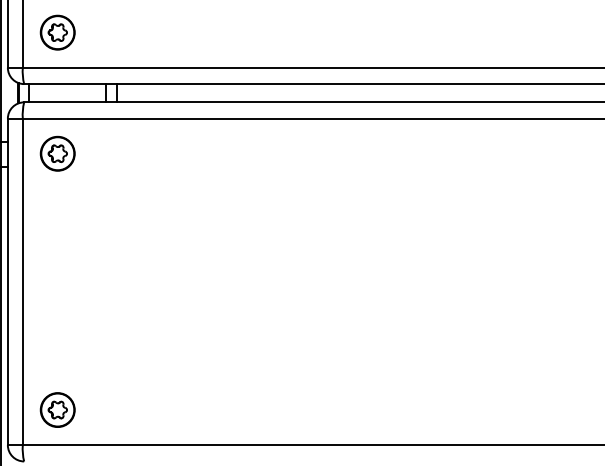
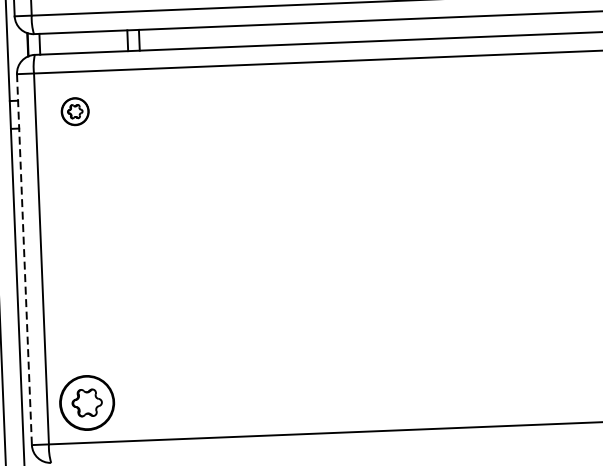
part: (57, 153) -> (75, 111), size x0.7
line: (7, 282) -> (24, 260), solid -> dashed
part: (57, 409) -> (86, 402), size x1.4

